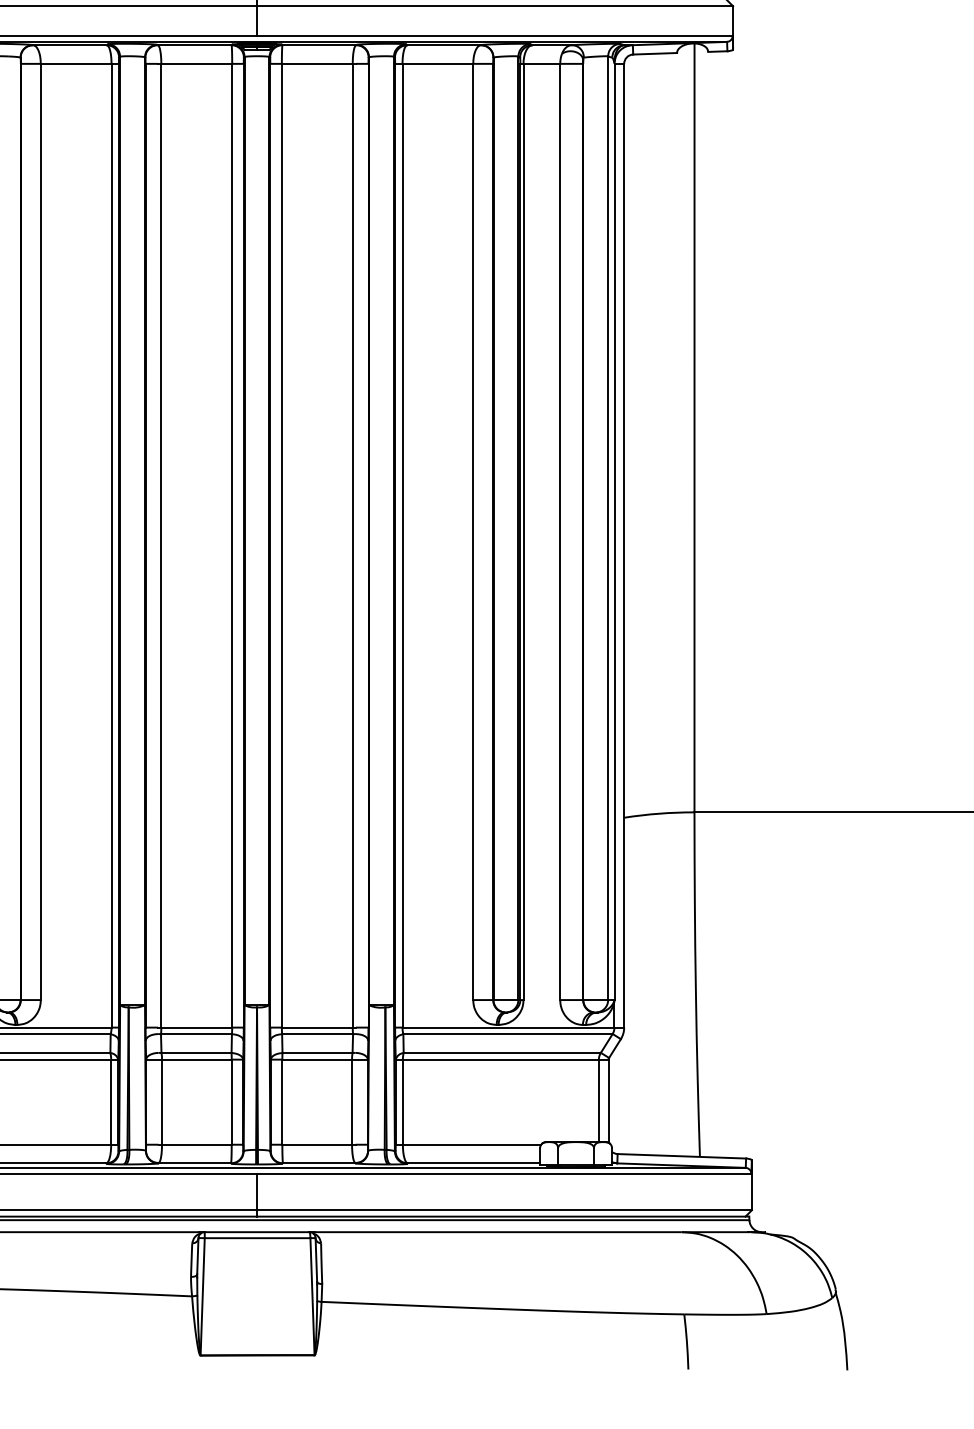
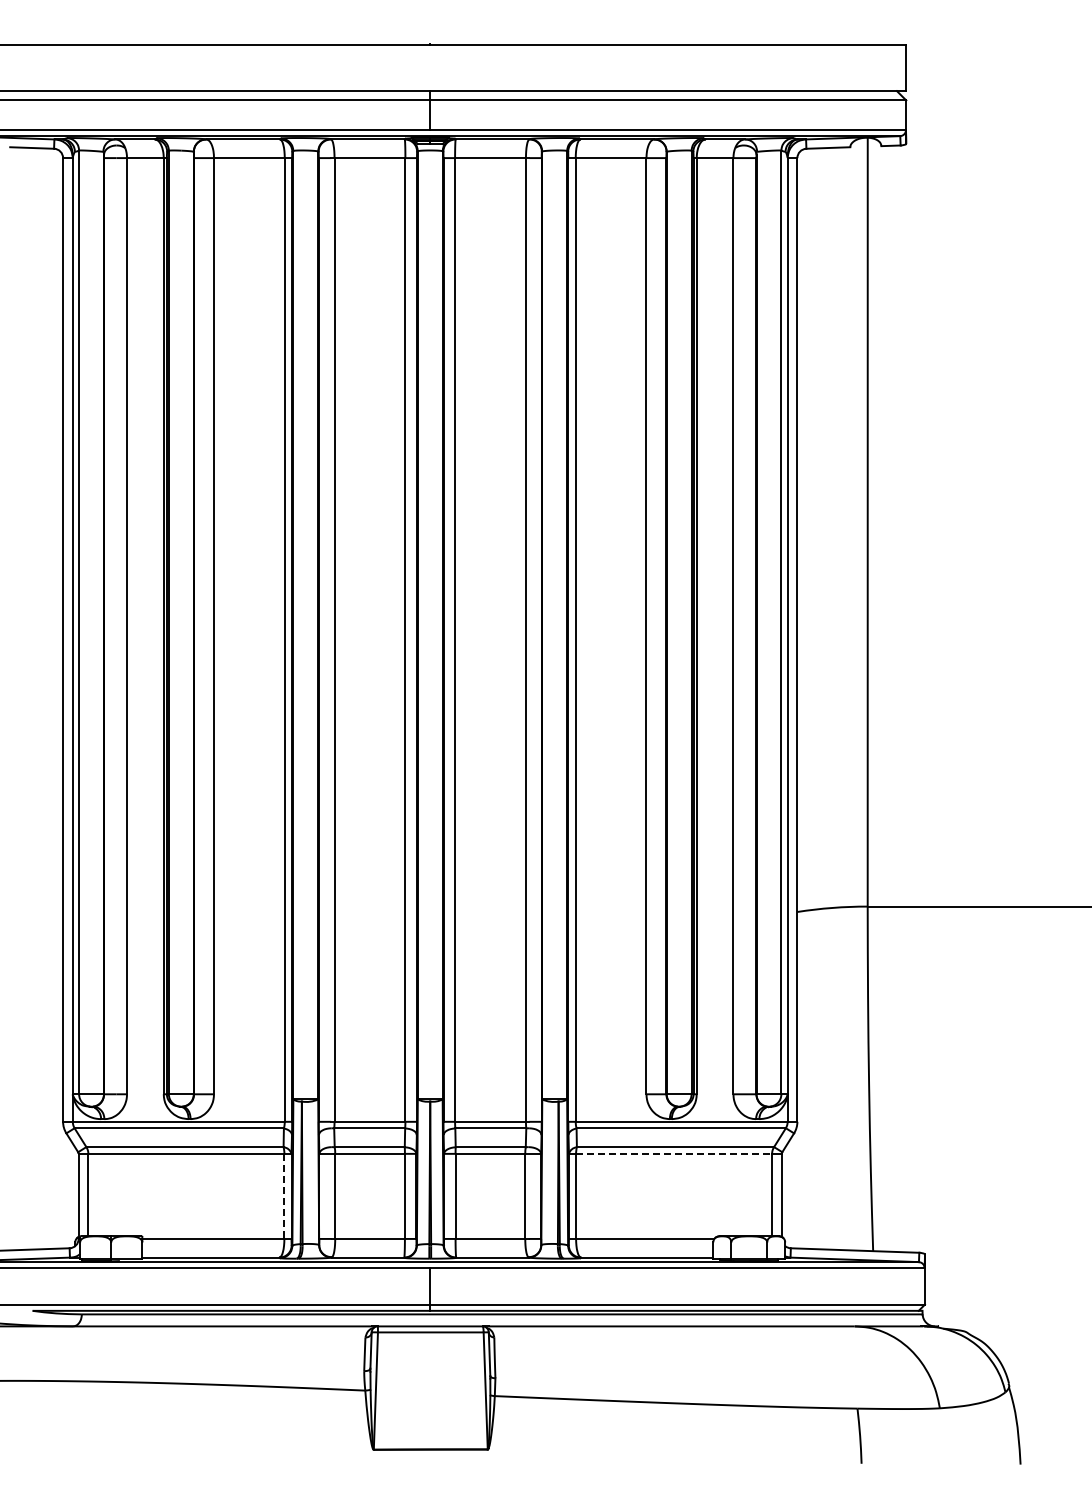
line: (501, 1059) -> (674, 1153), solid -> dashed
line: (111, 1102) -> (284, 1196), solid -> dashed

